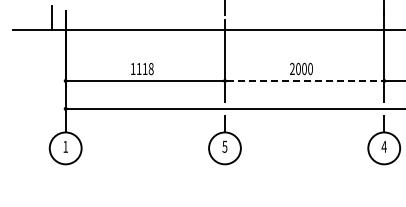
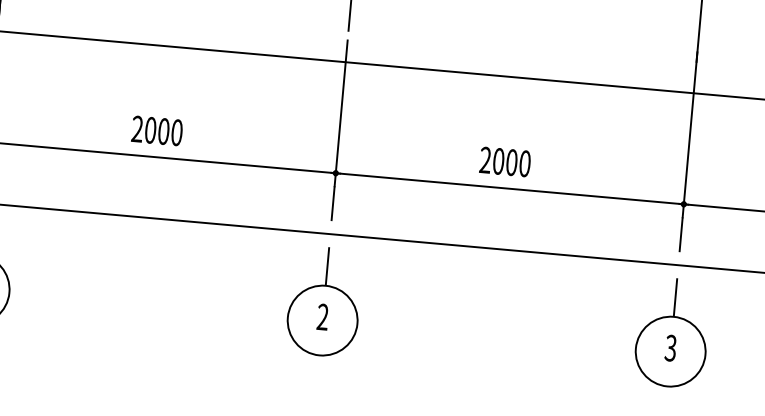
text: (141, 68) -> (155, 129), 1118 -> 2000
line: (304, 80) -> (509, 187), dashed -> solid
text: (224, 146) -> (321, 316), 5 -> 2
text: (383, 146) -> (669, 347), 4 -> 3

